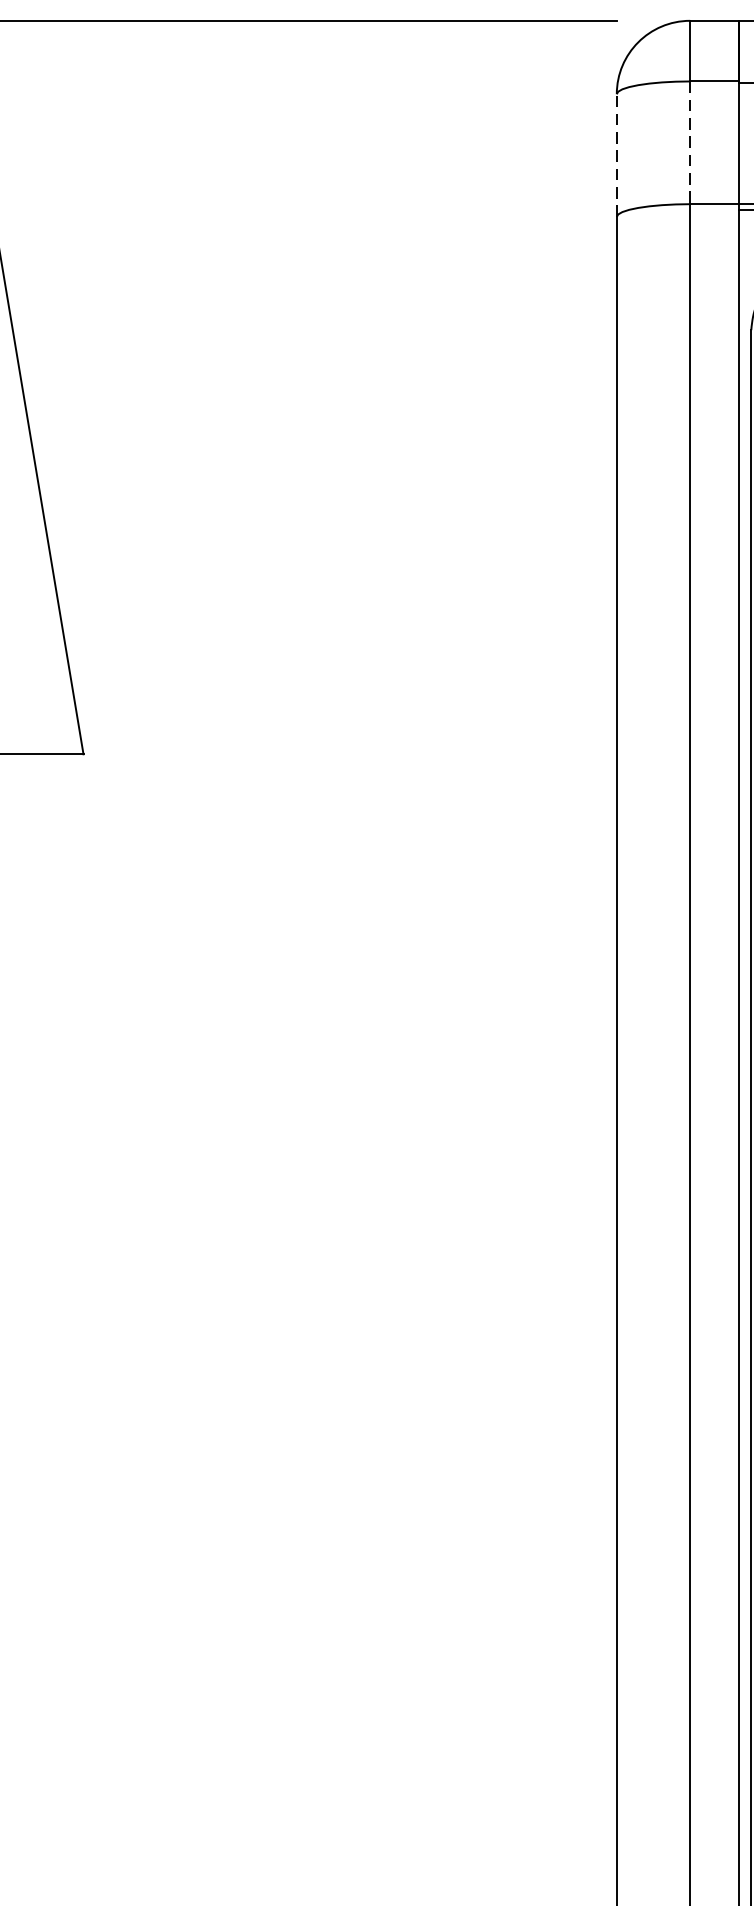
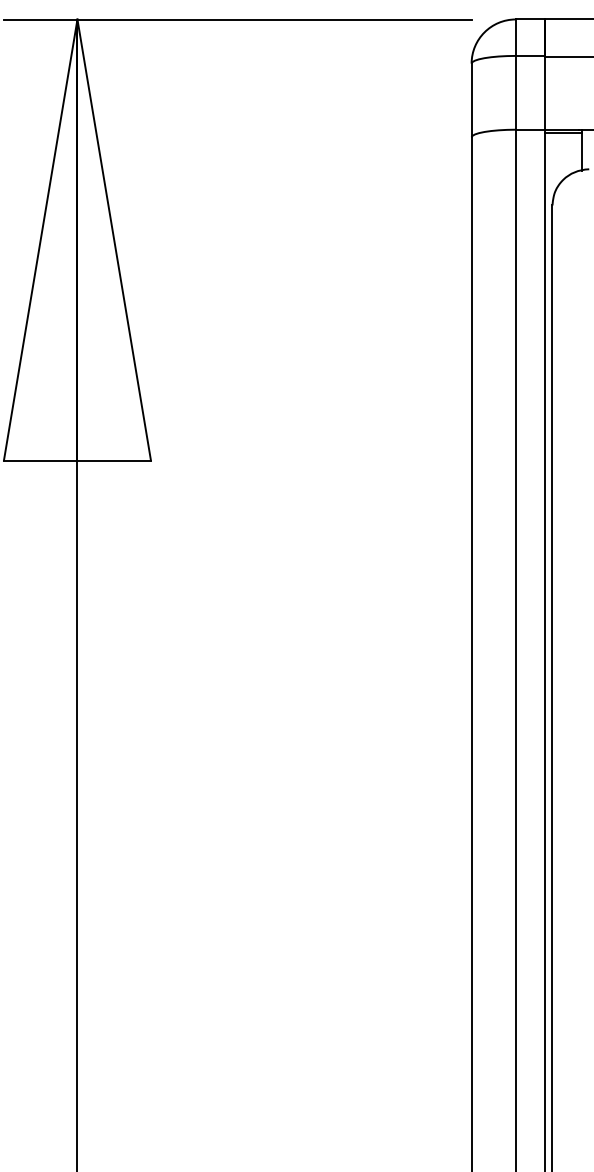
line: (689, 142) -> (515, 92), dashed -> solid
line: (616, 155) -> (471, 100), dashed -> solid

